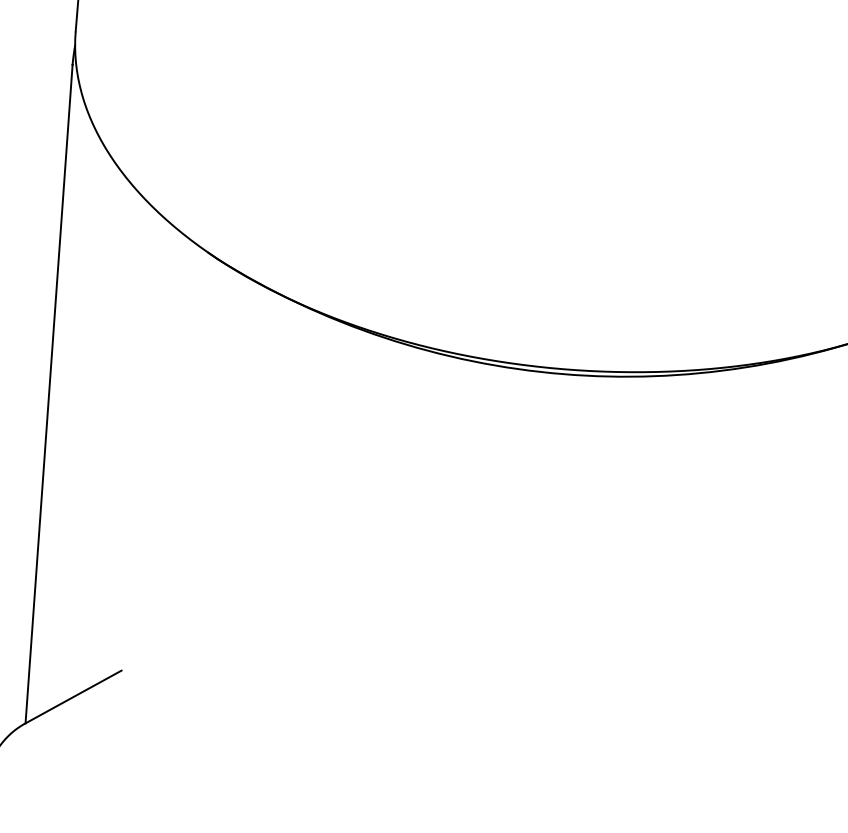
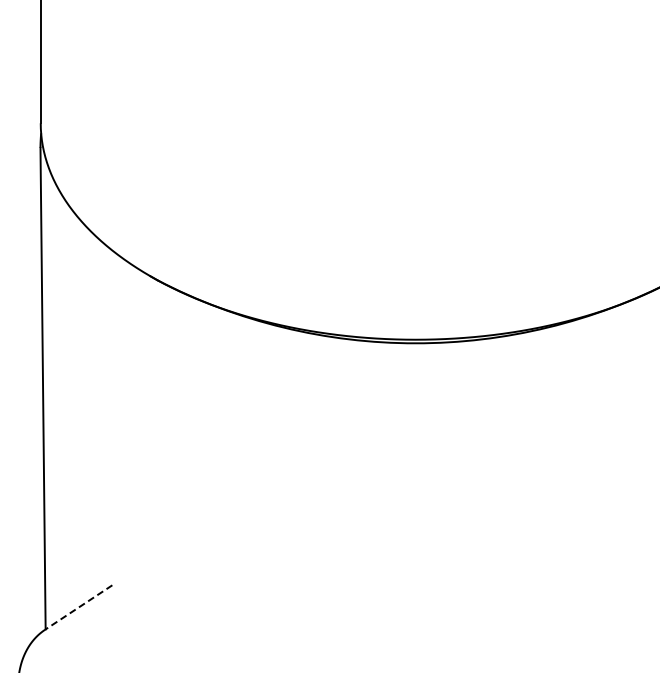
line: (72, 697) -> (78, 607), solid -> dashed

